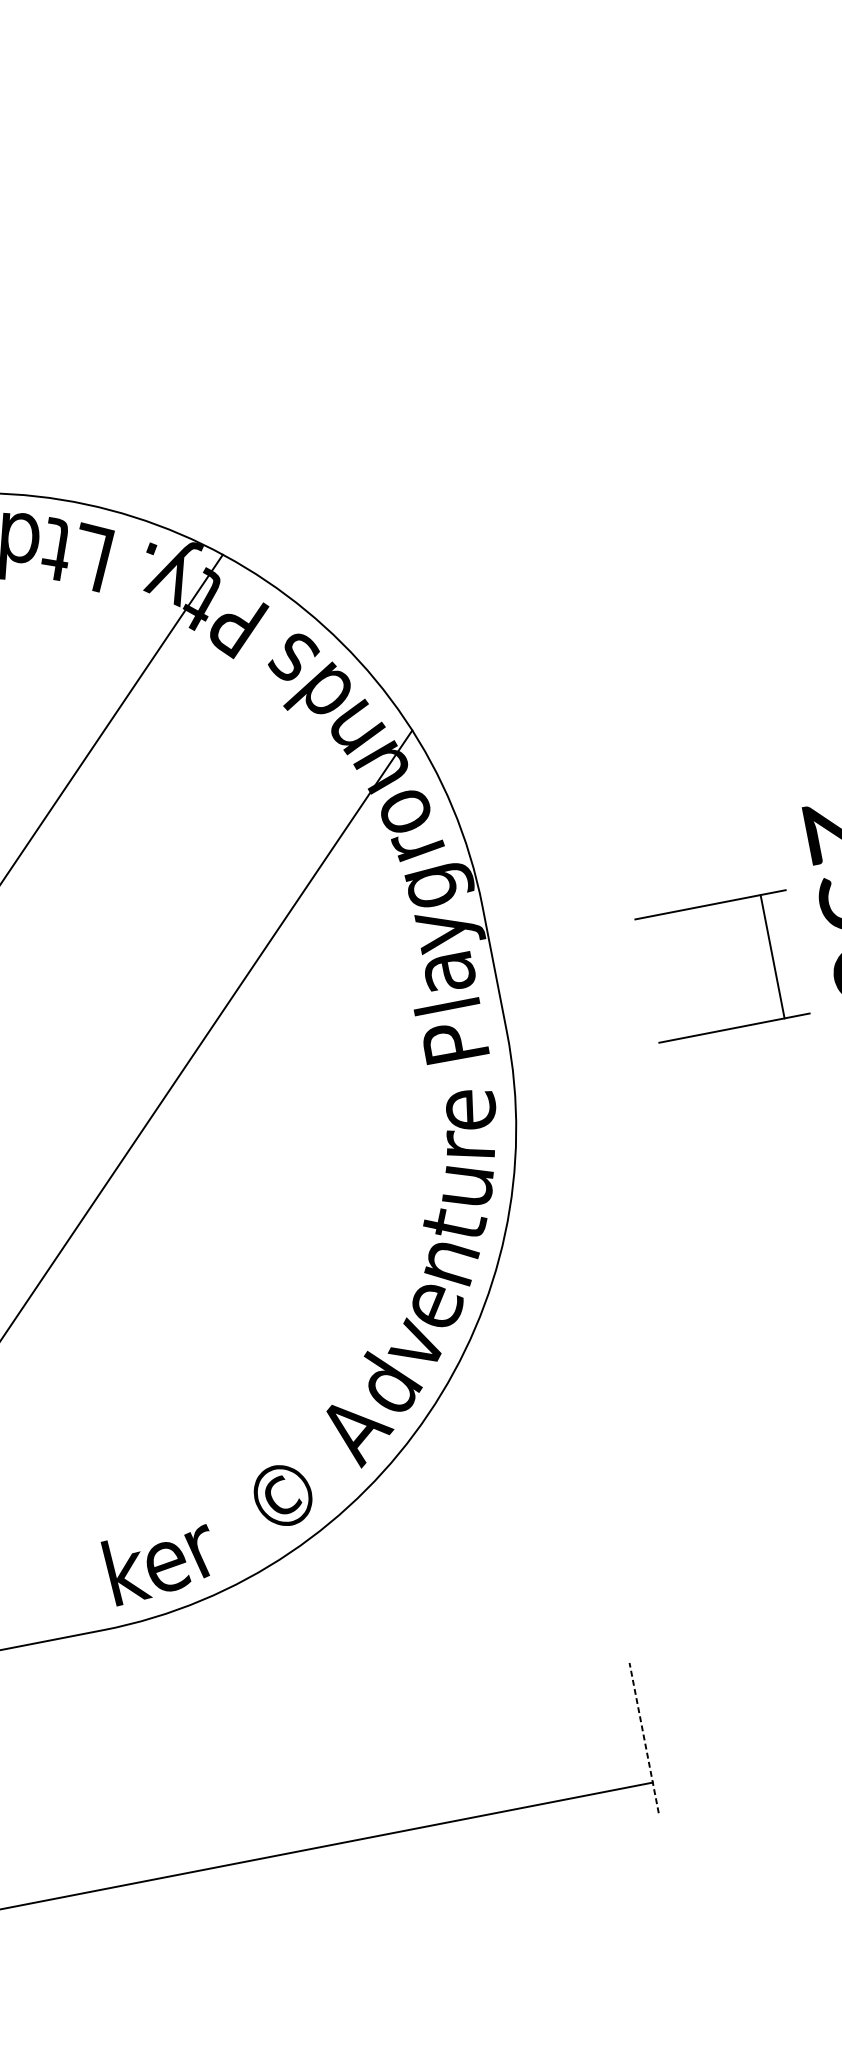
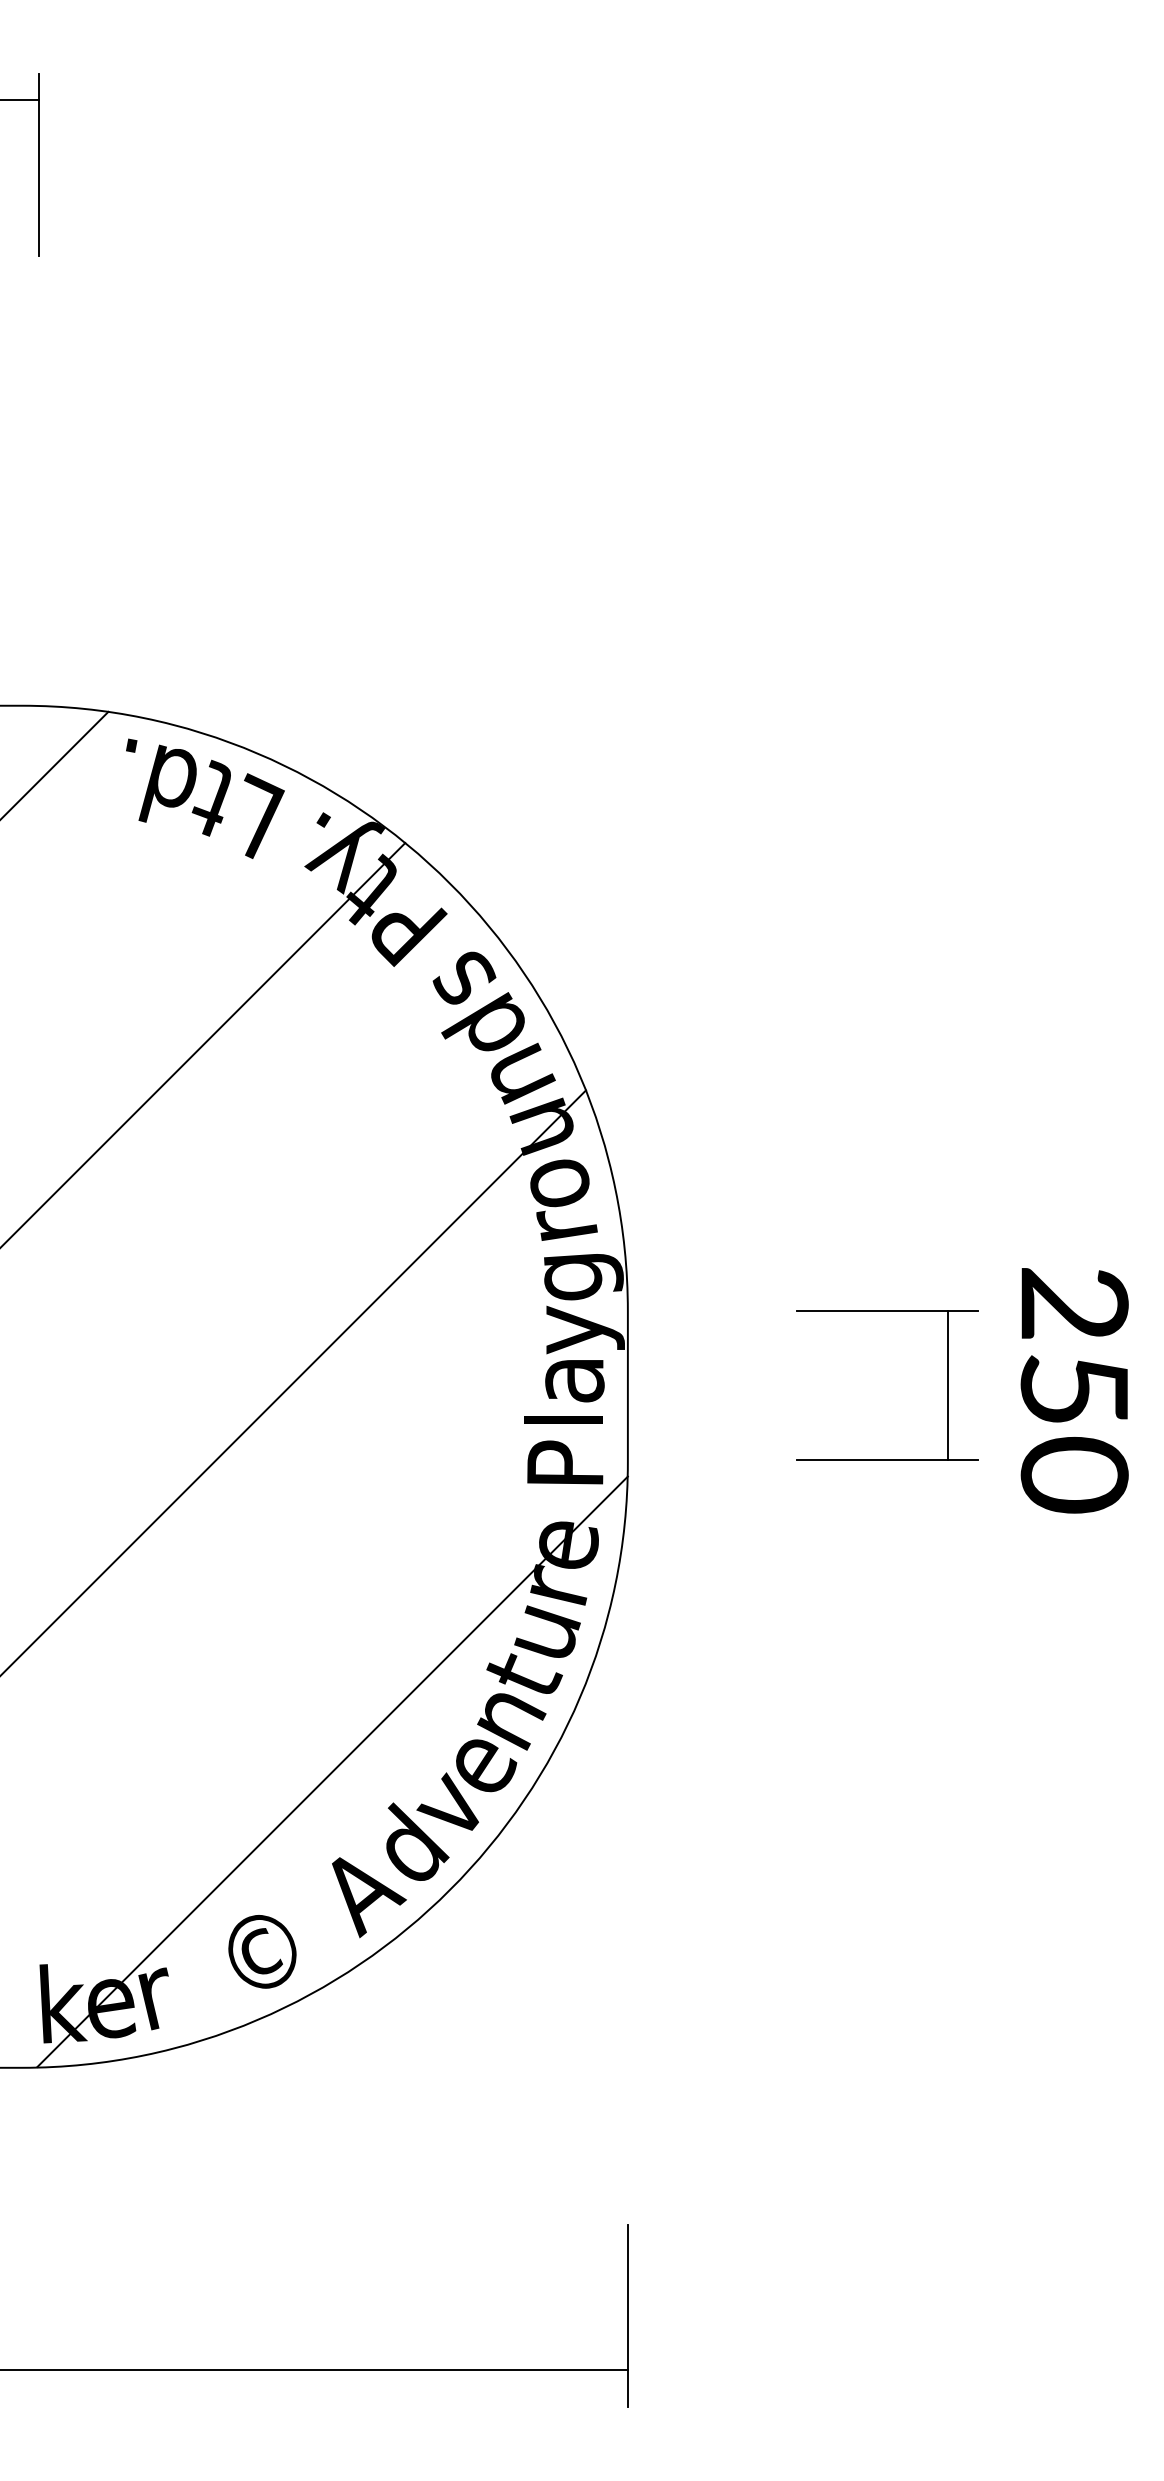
part: (772, 956) -> (947, 1385), moved
line: (312, 1335) -> (332, 1771), added
line: (643, 1737) -> (627, 2315), dashed -> solid

